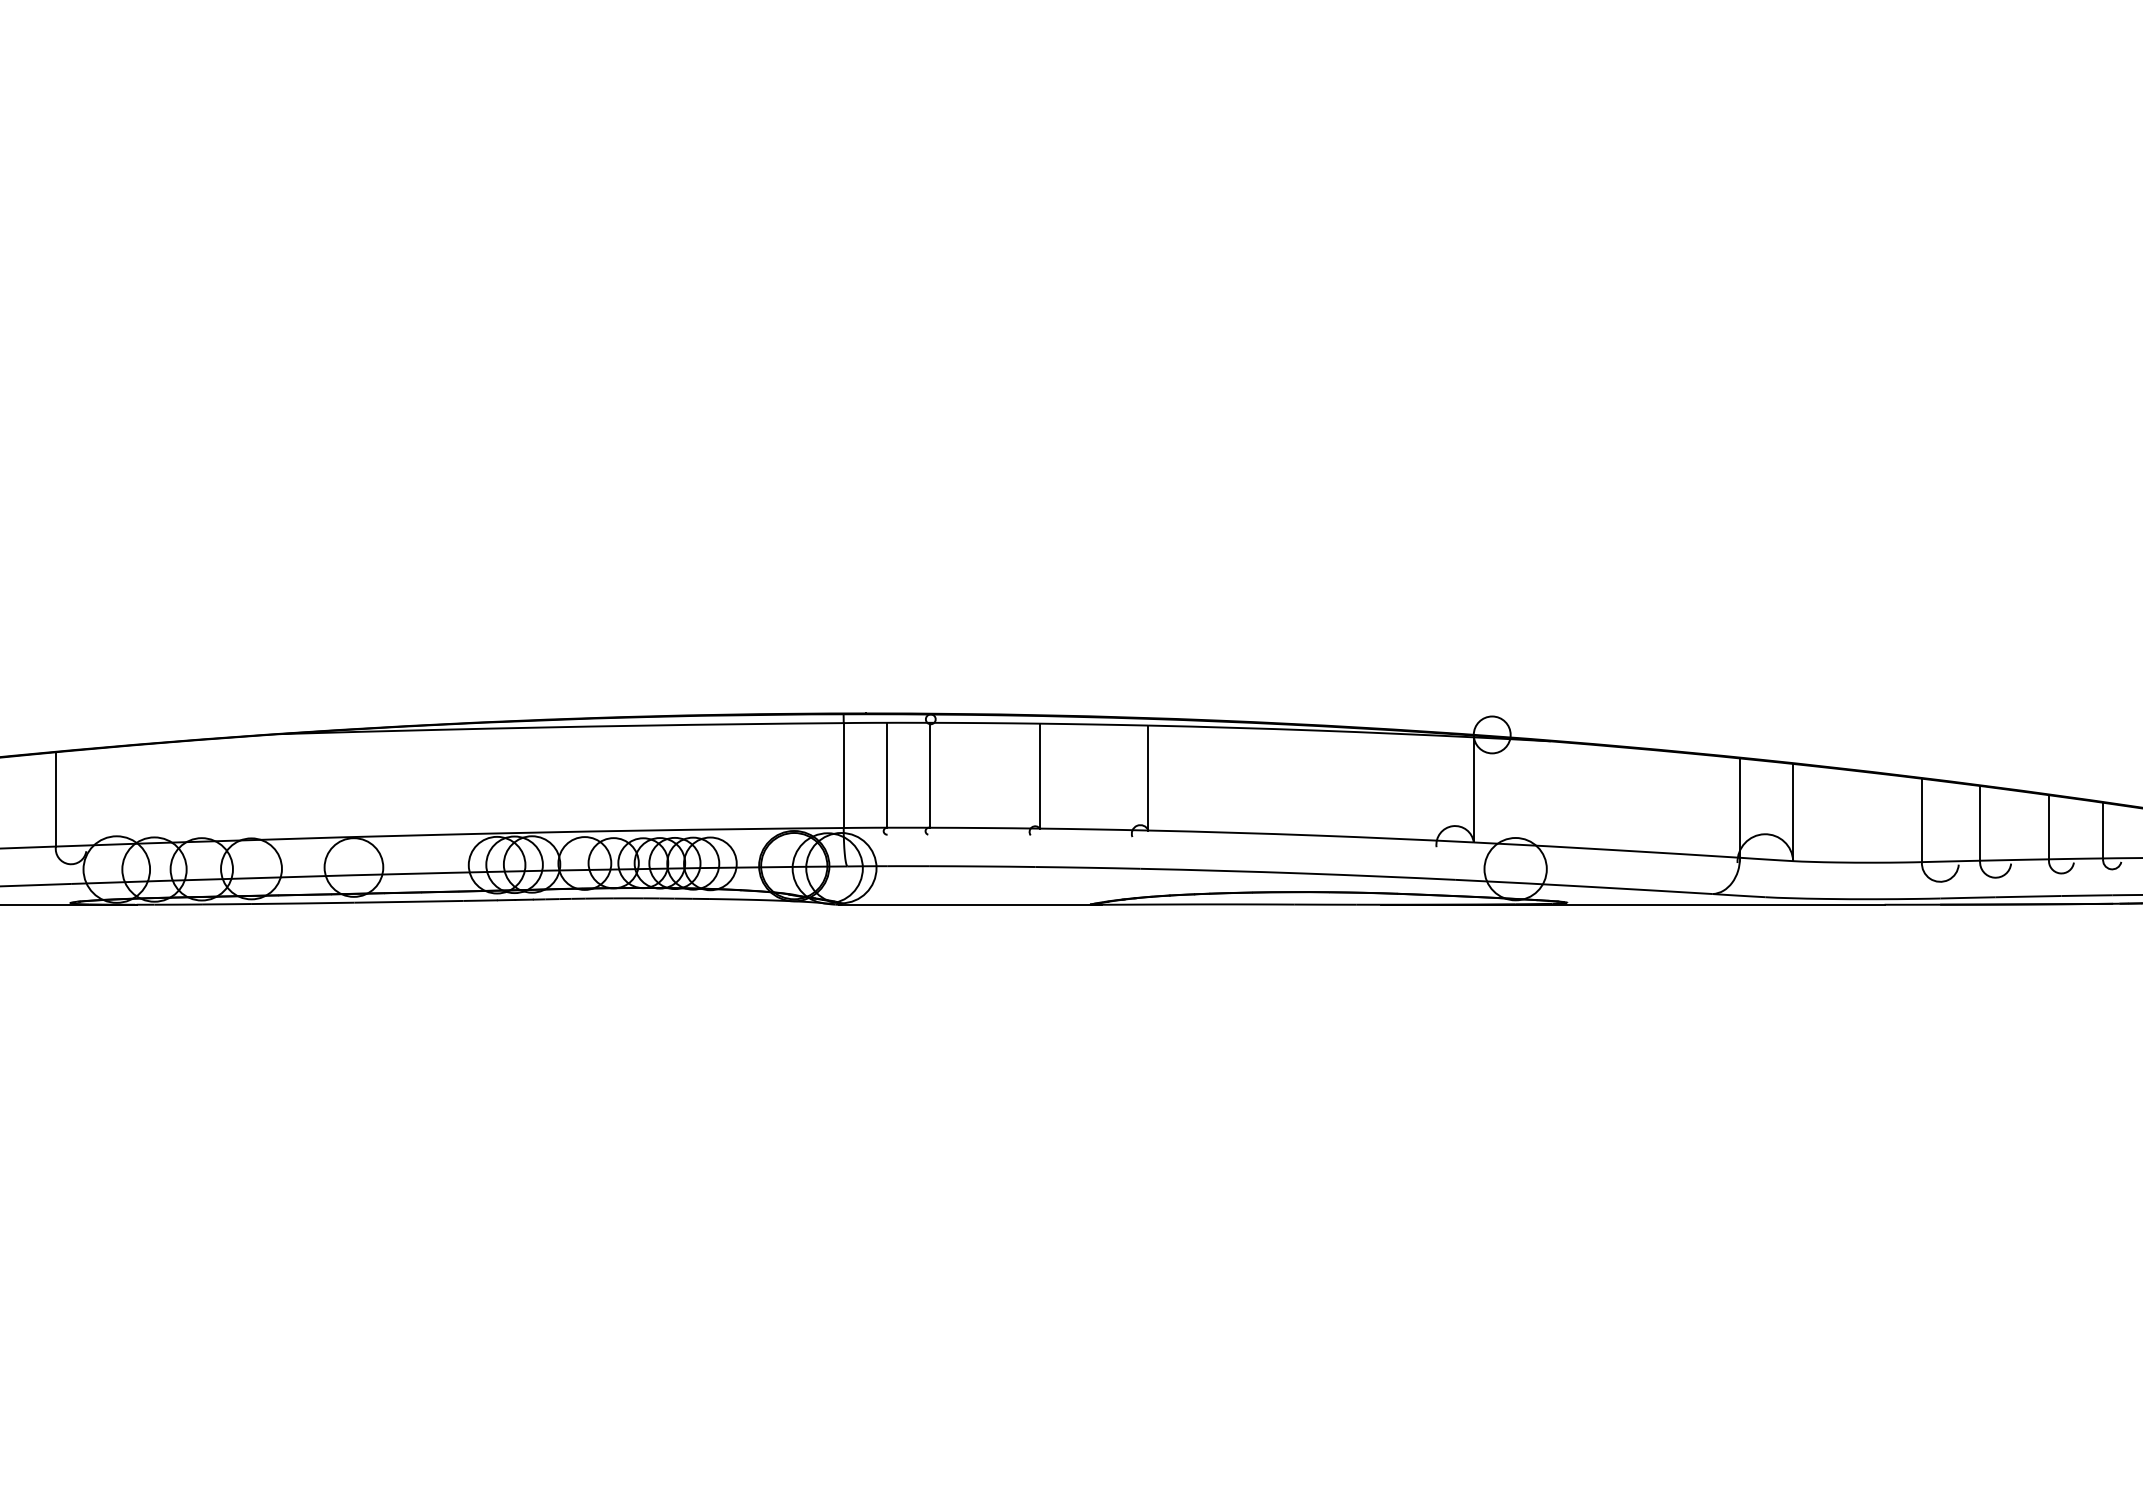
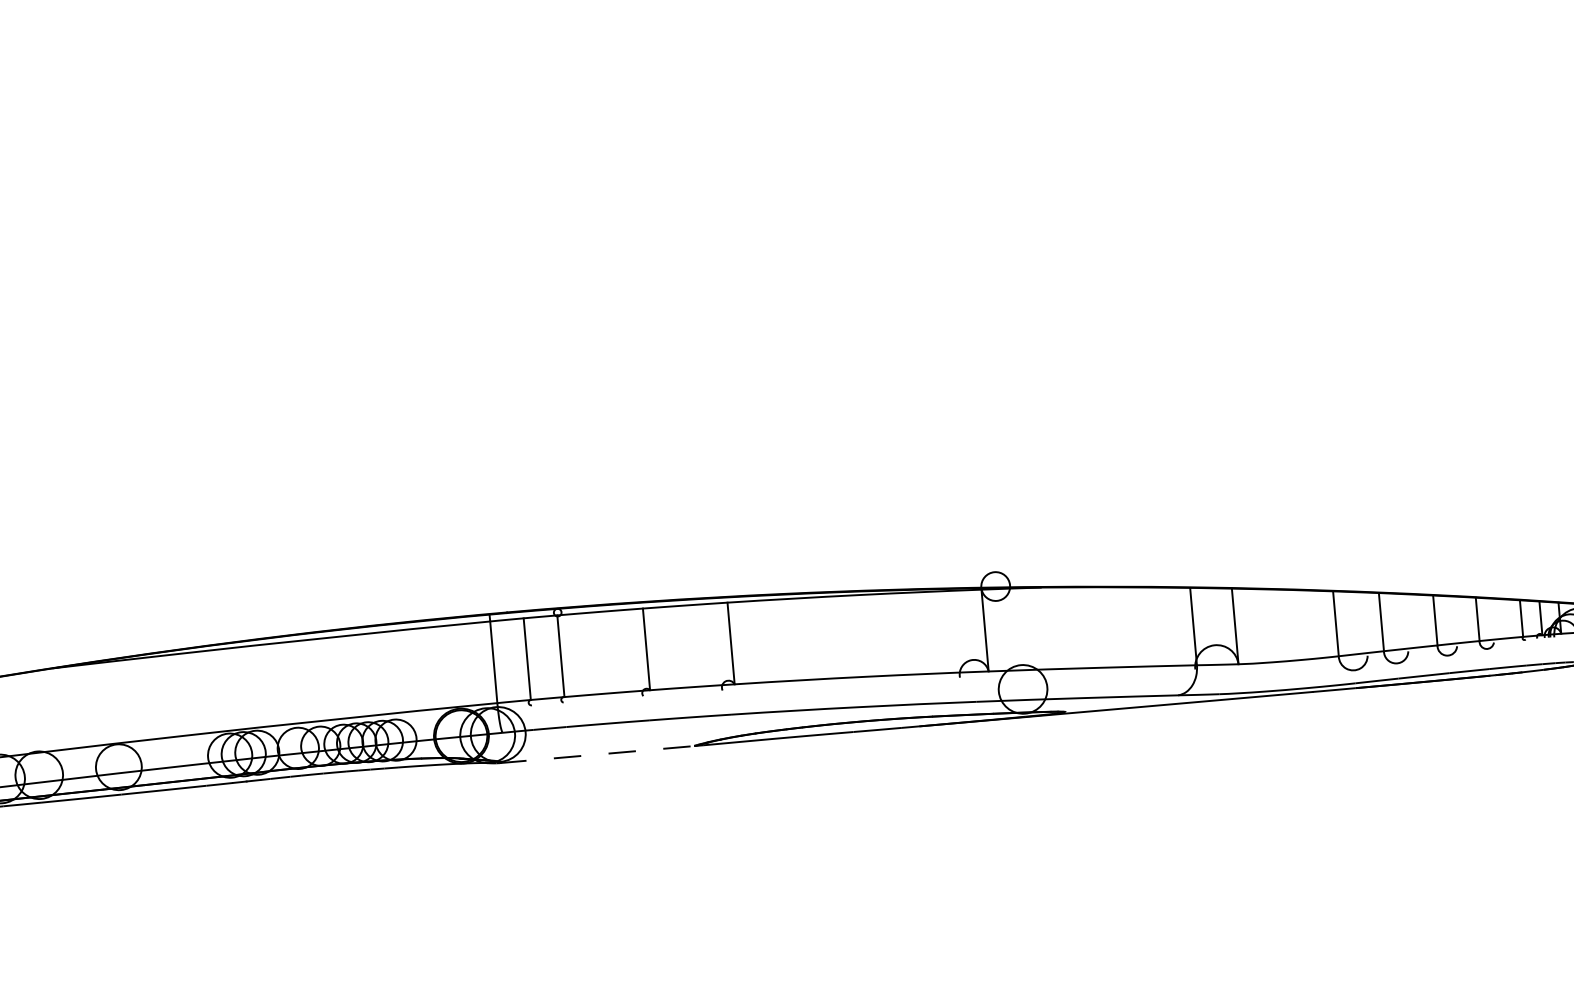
line: (971, 904) -> (602, 753), solid -> dashed

